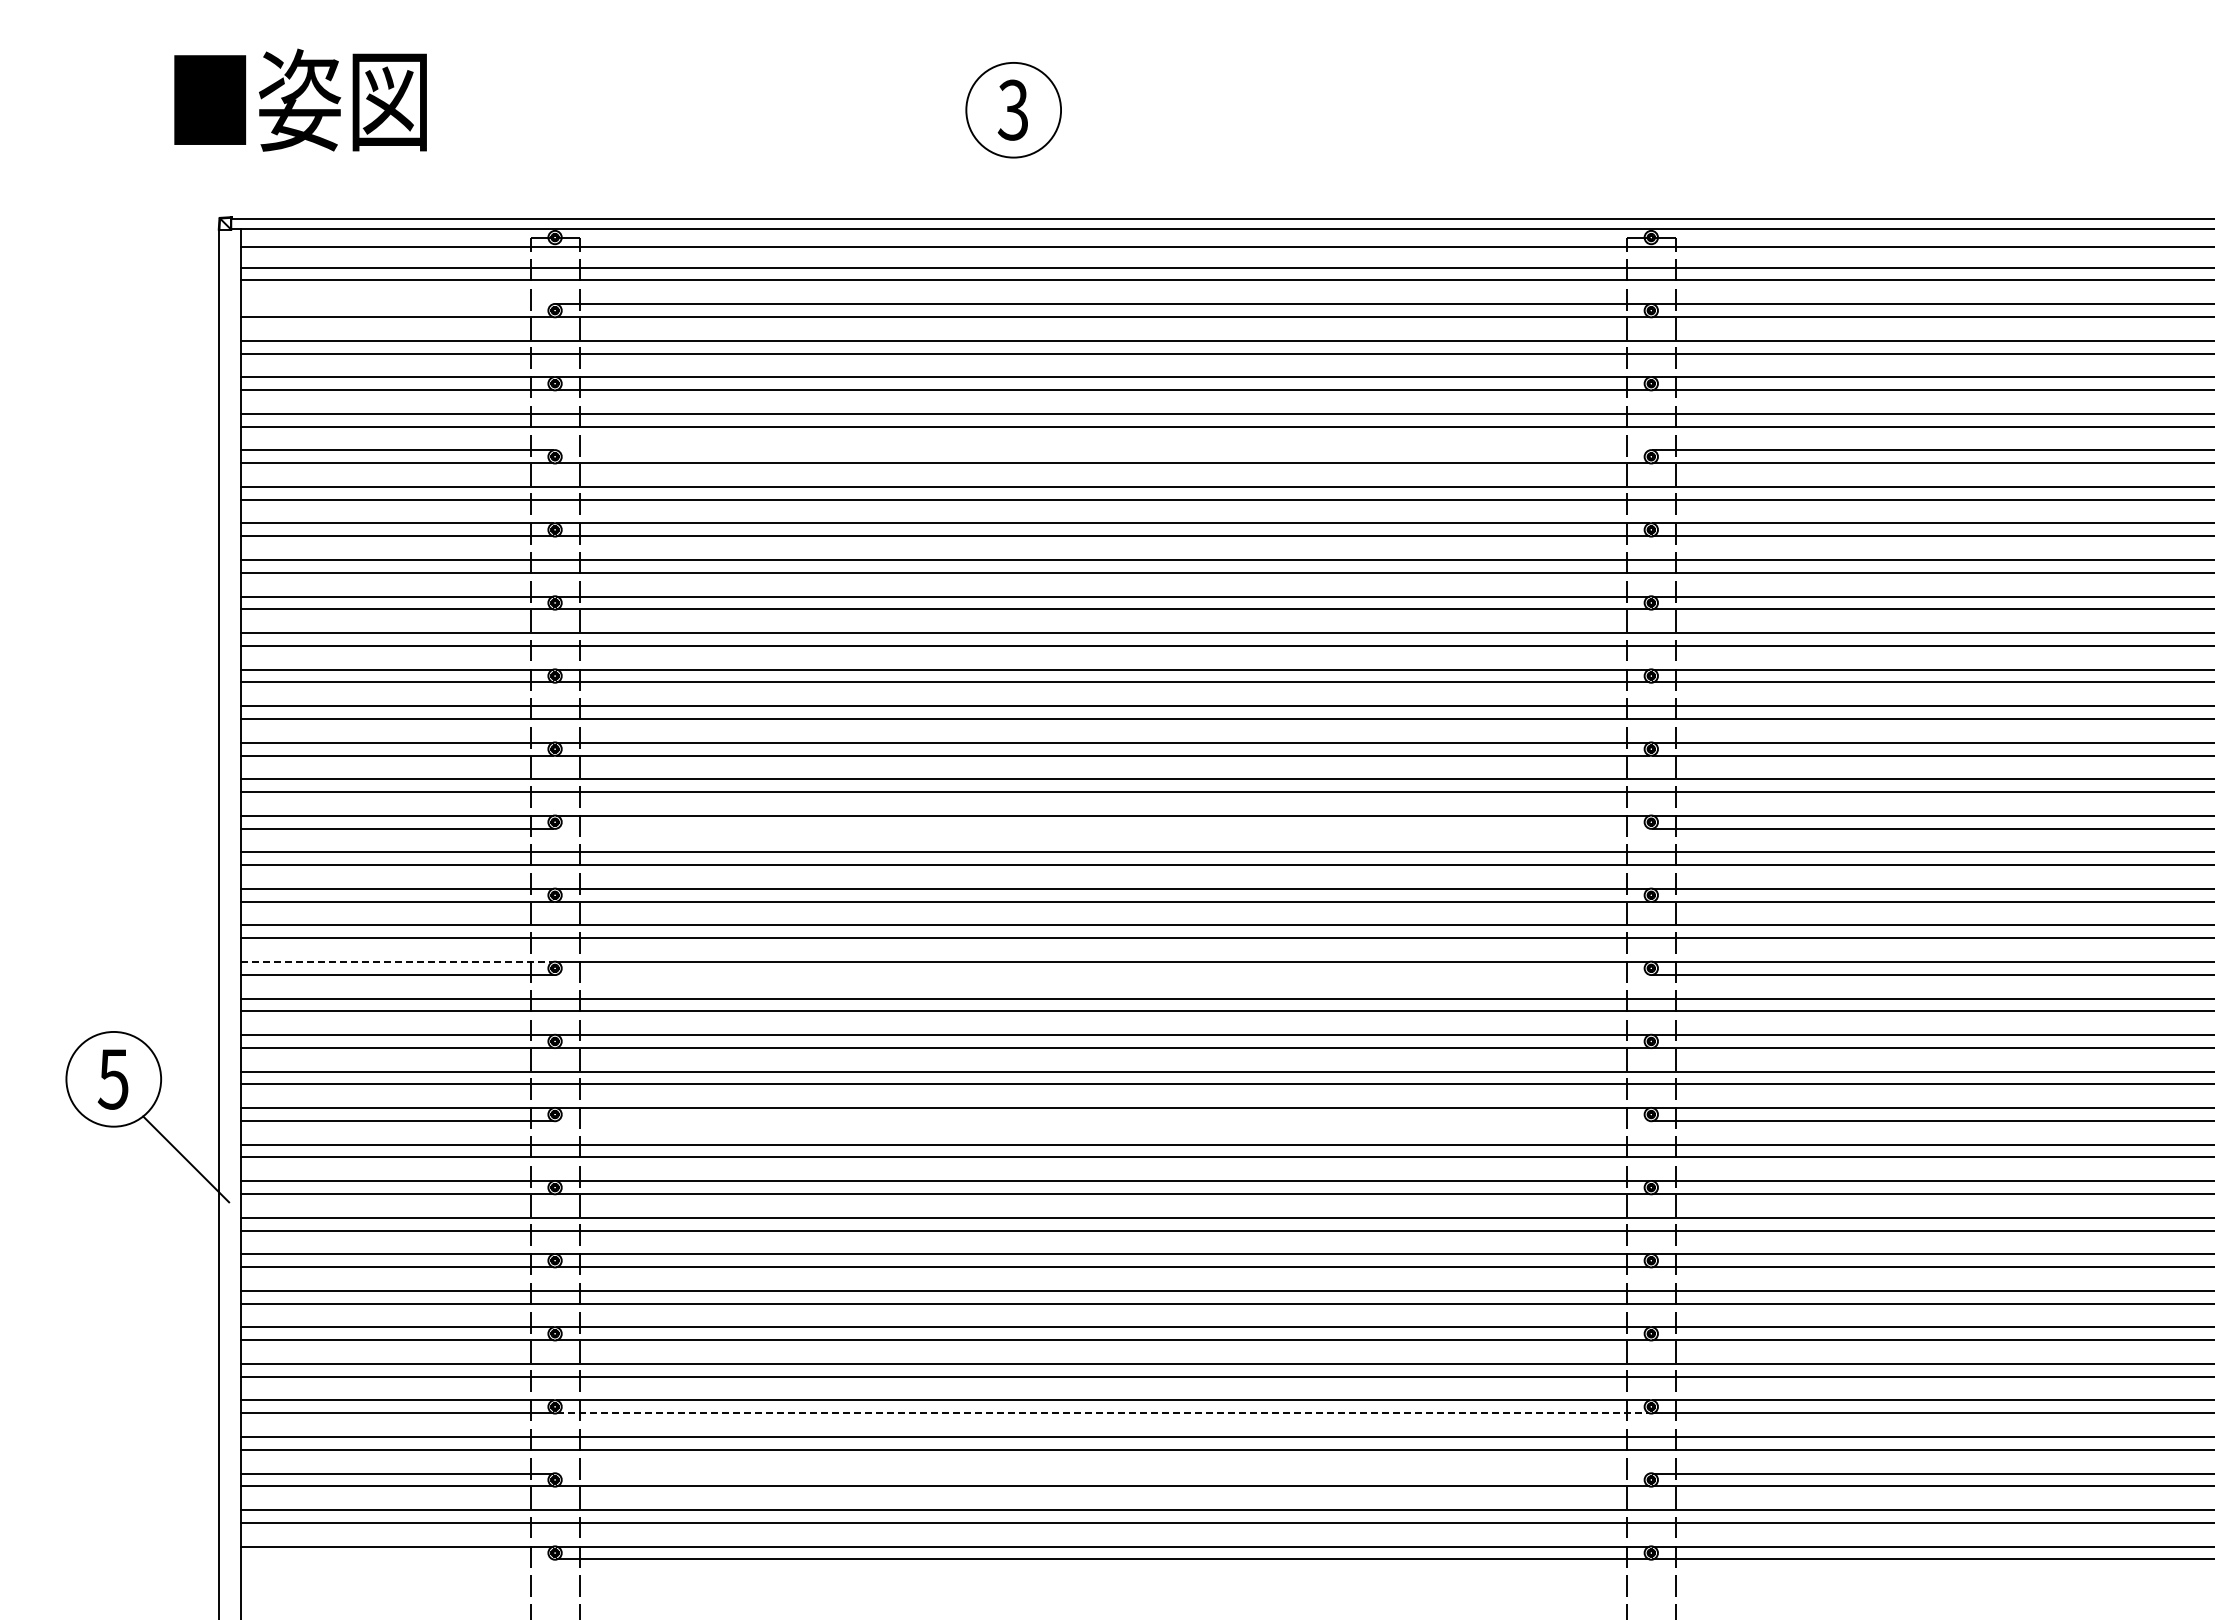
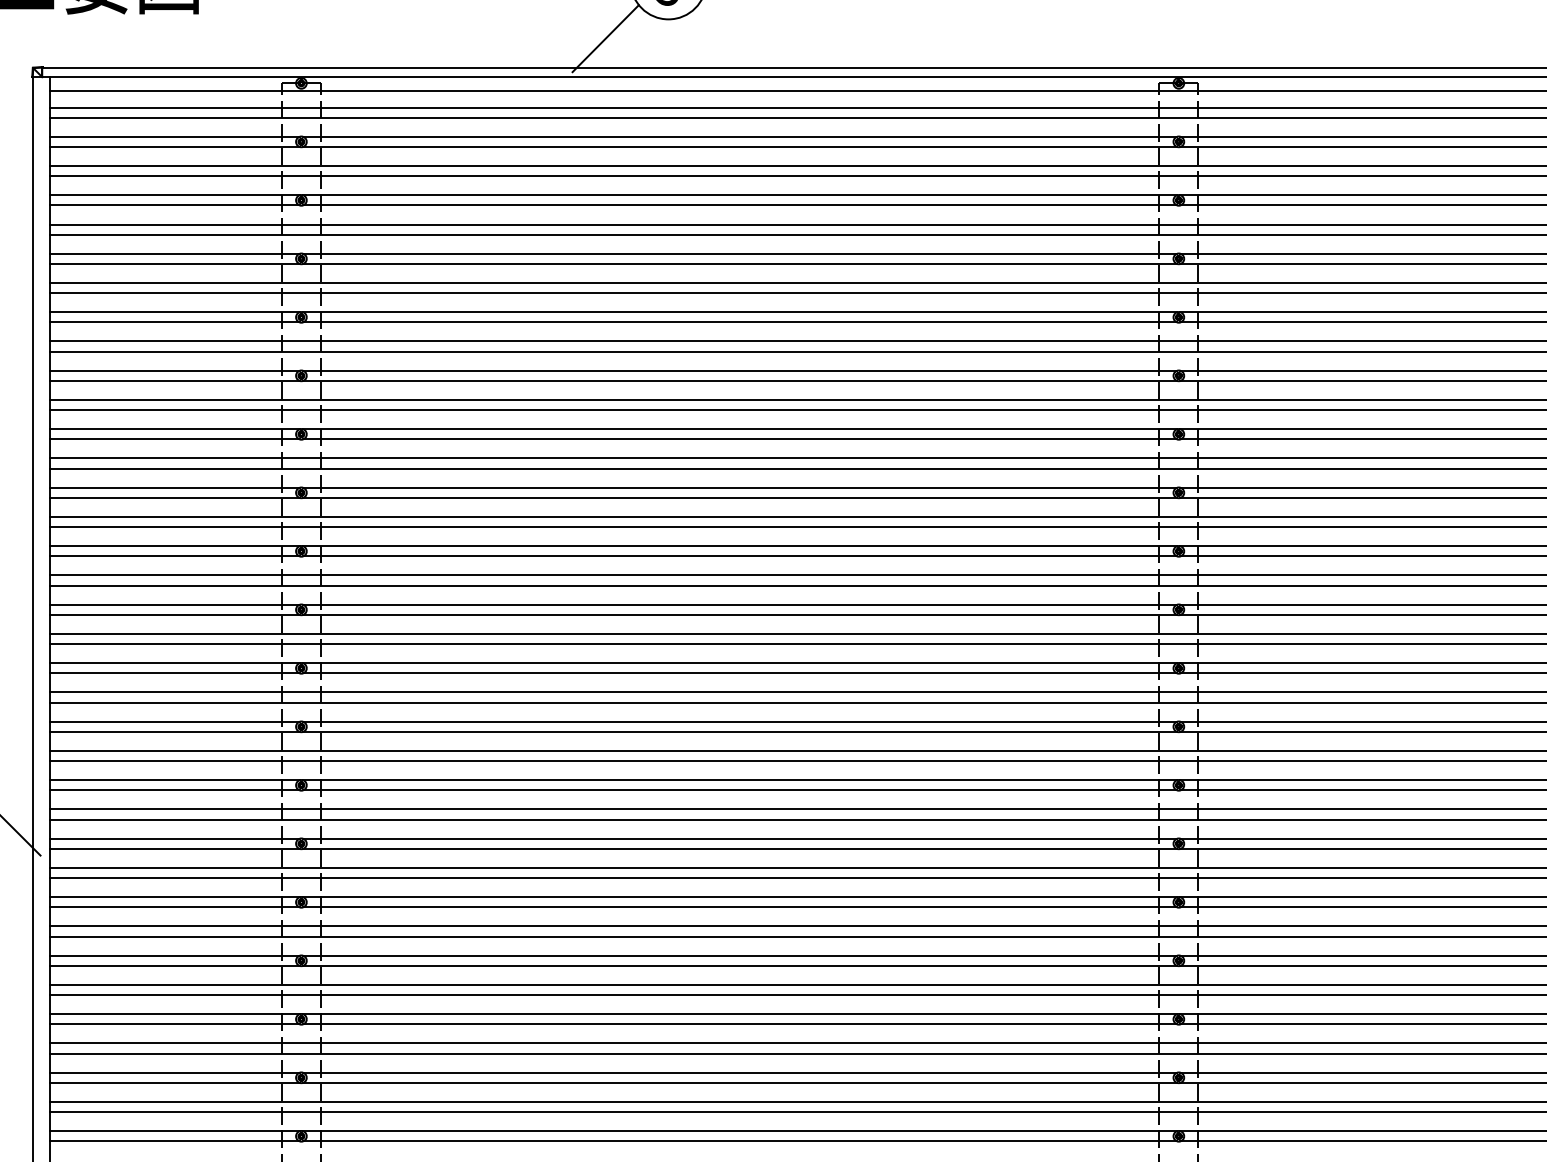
line: (934, 181) -> (605, 38), added
line: (396, 304) -> (174, 136), added
line: (1102, 450) -> (739, 253), added
line: (1102, 828) -> (739, 556), added
line: (397, 961) -> (175, 662), dashed -> solid
line: (1102, 974) -> (739, 673), added
line: (1102, 1120) -> (739, 790), added
line: (1103, 1413) -> (740, 1024), dashed -> solid
line: (1102, 1473) -> (739, 1072), added
line: (396, 1559) -> (174, 1141), added

